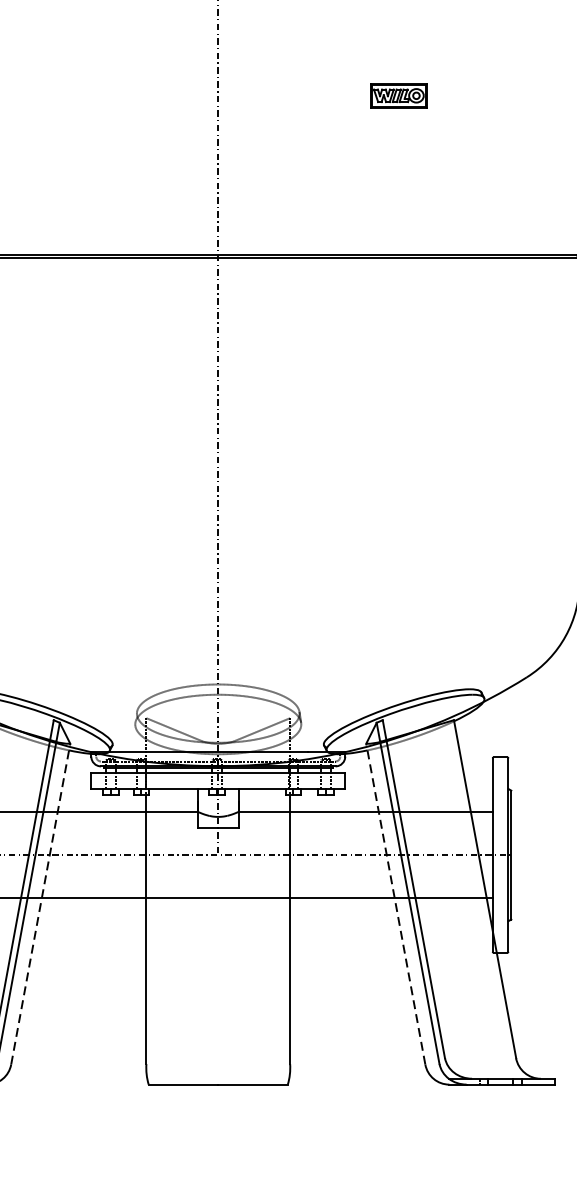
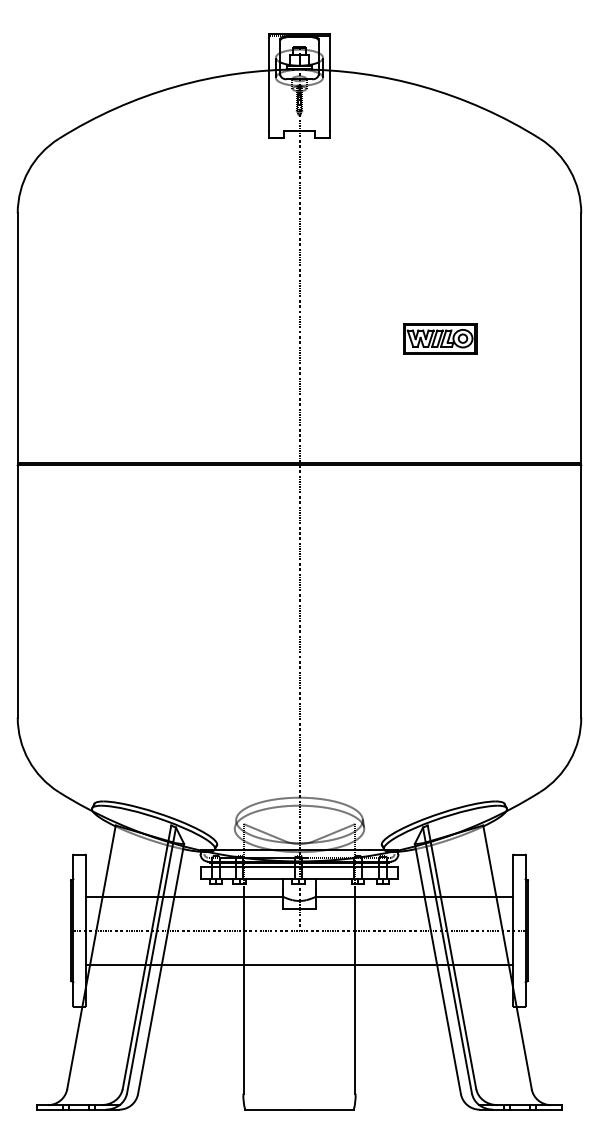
part: (399, 95) -> (440, 338), size x1.67
line: (41, 903) -> (161, 968), dashed -> solid
line: (395, 903) -> (437, 968), dashed -> solid

